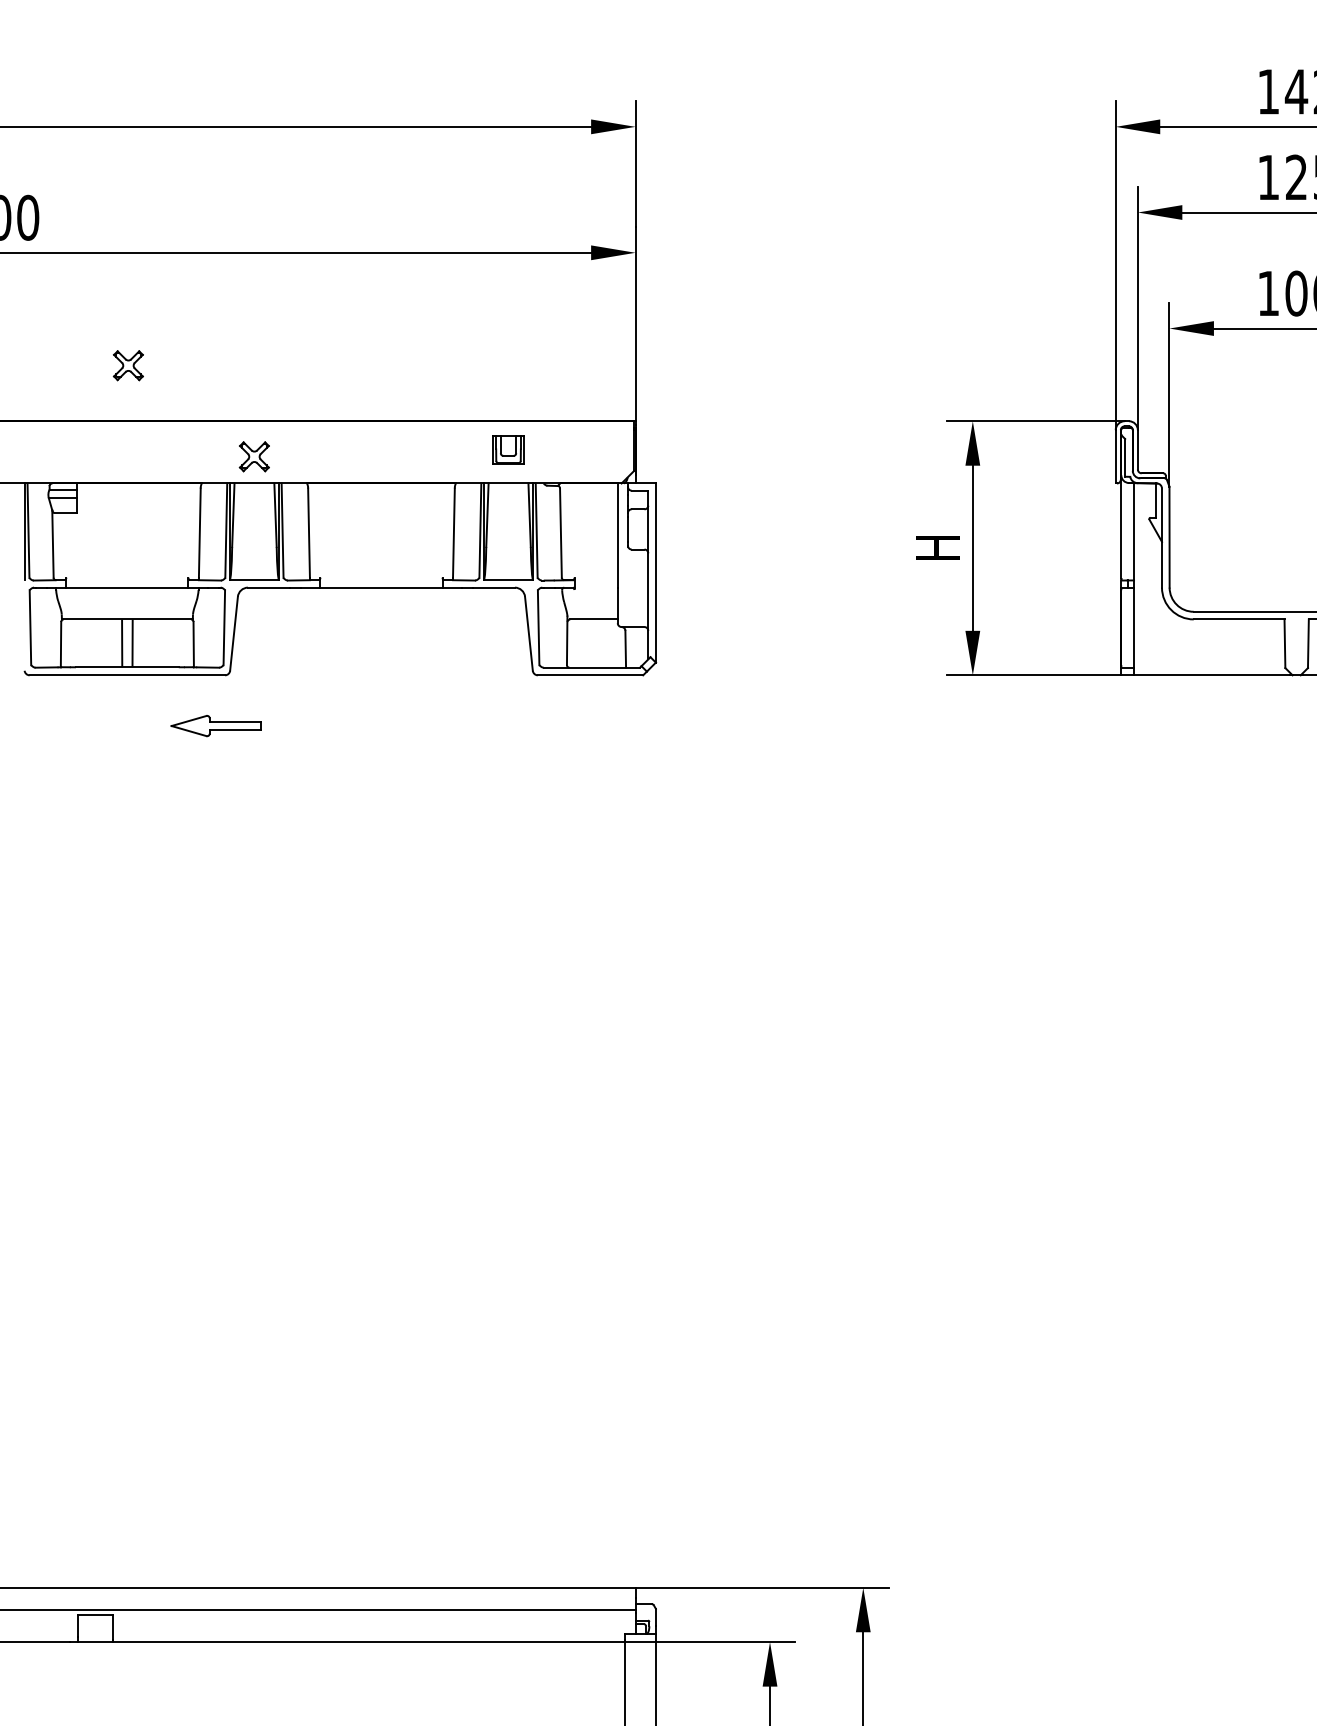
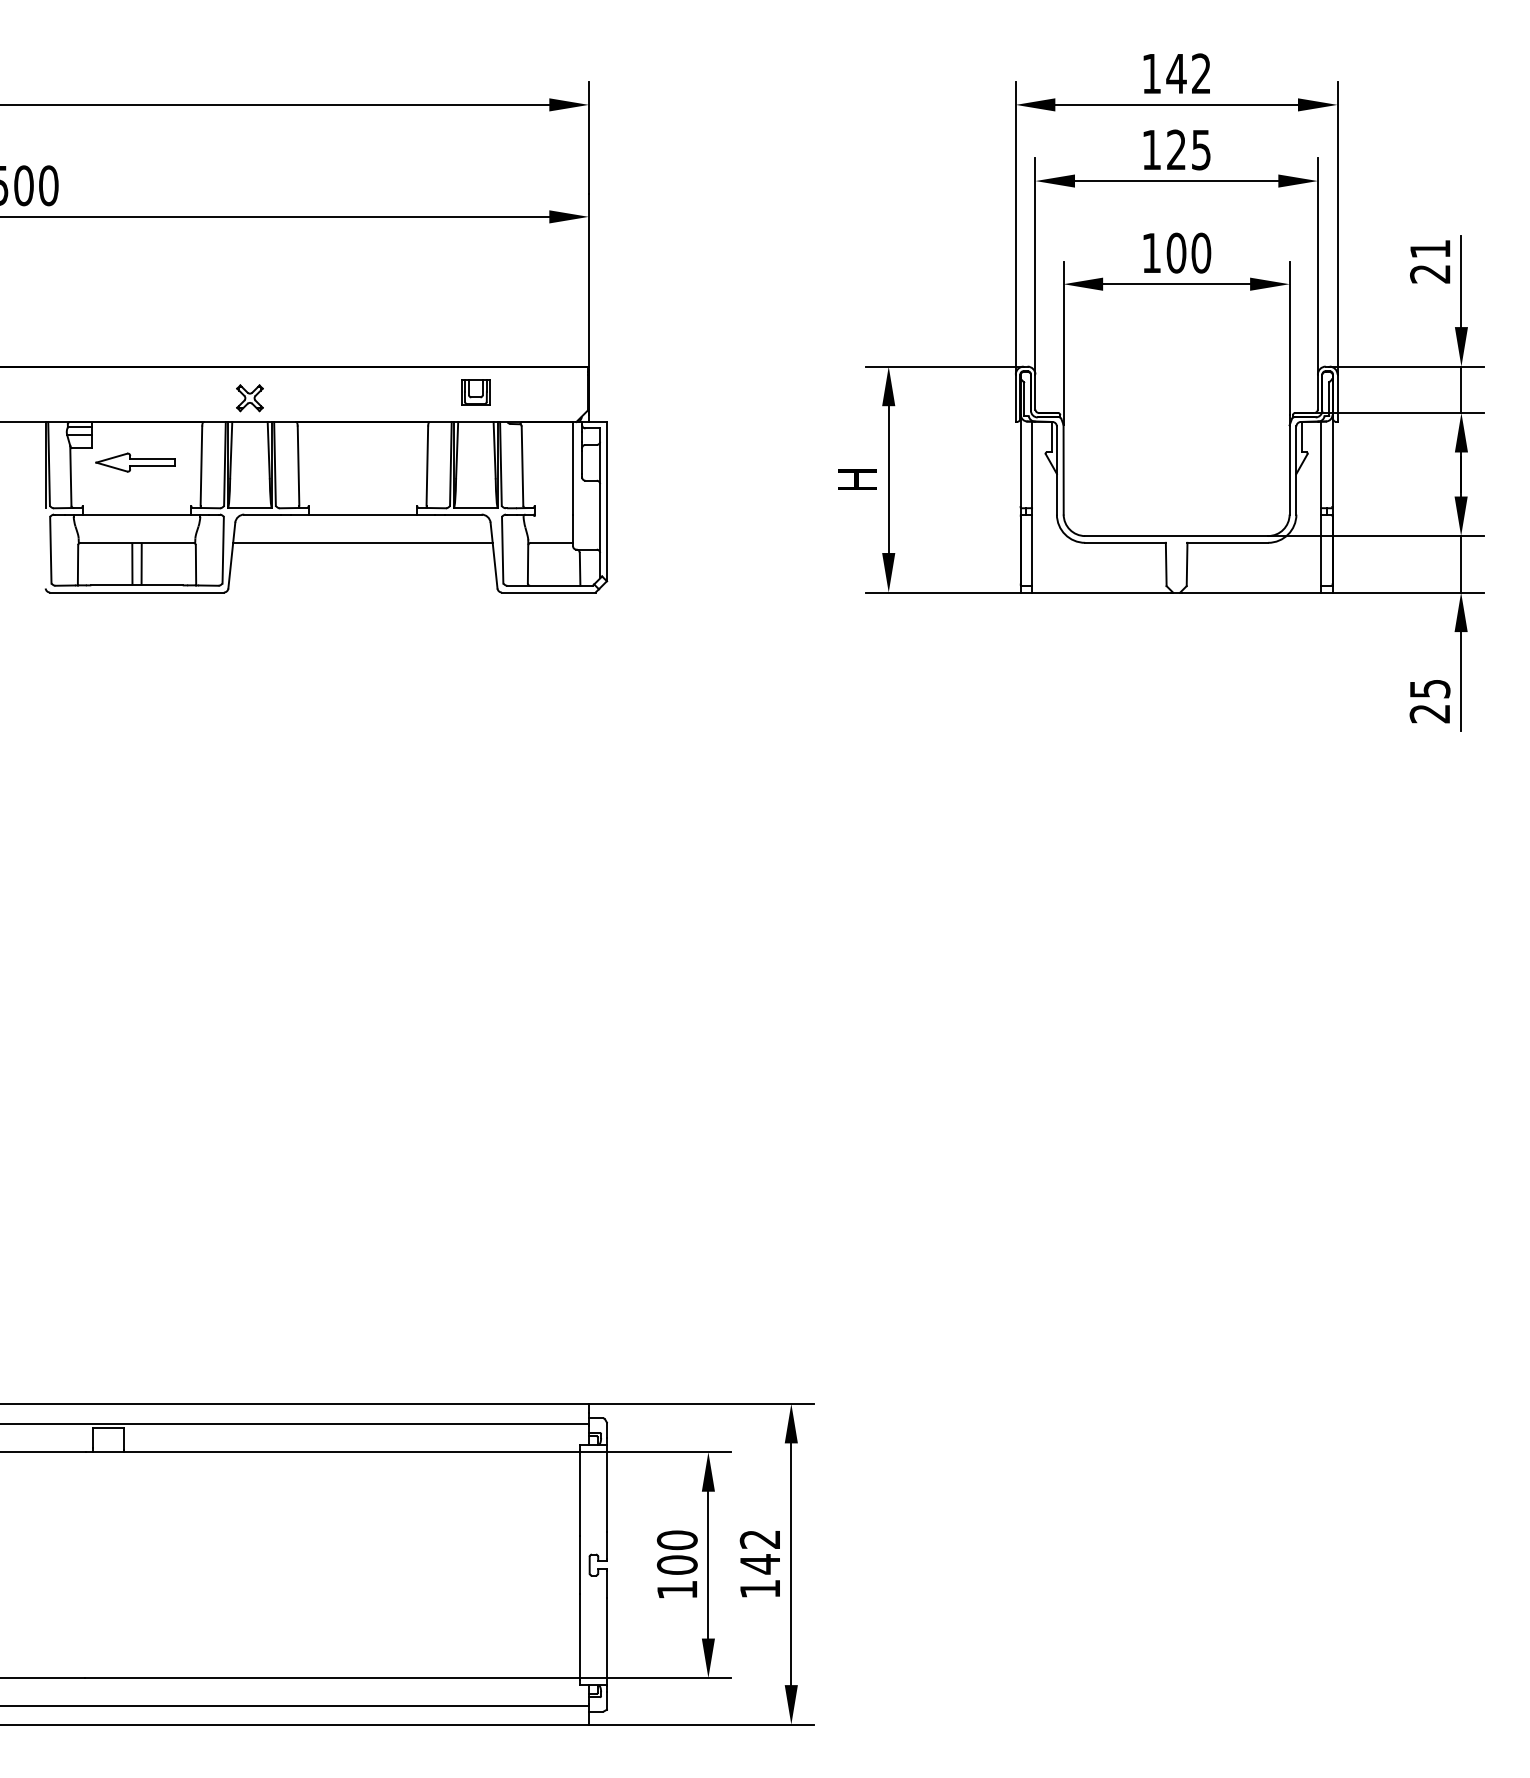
part: (127, 365) -> (137, 317), removed
line: (380, 619) -> (362, 542), added
part: (215, 725) -> (135, 462), moved

